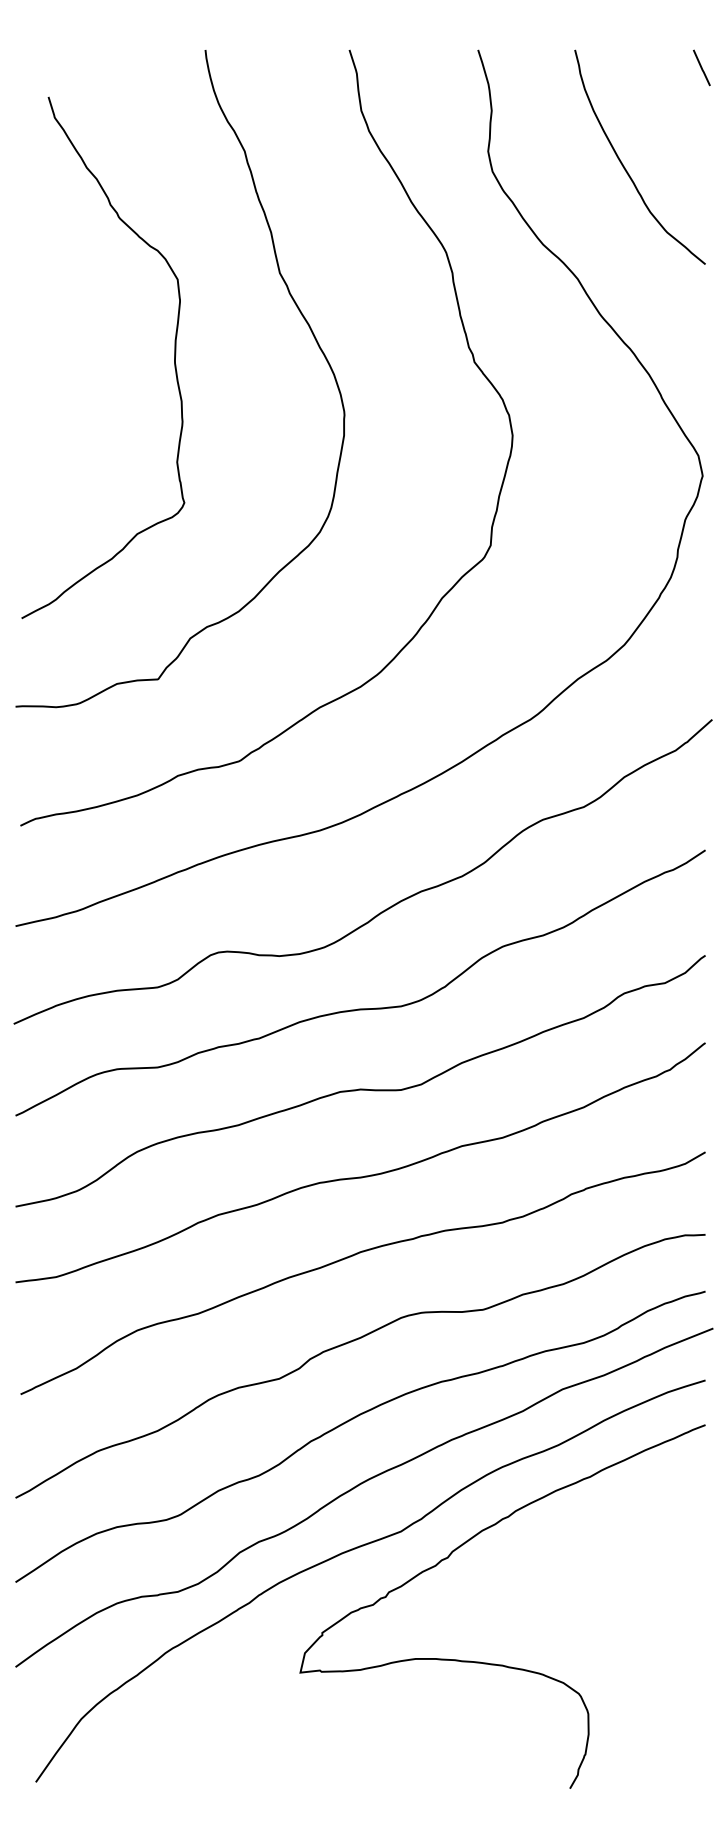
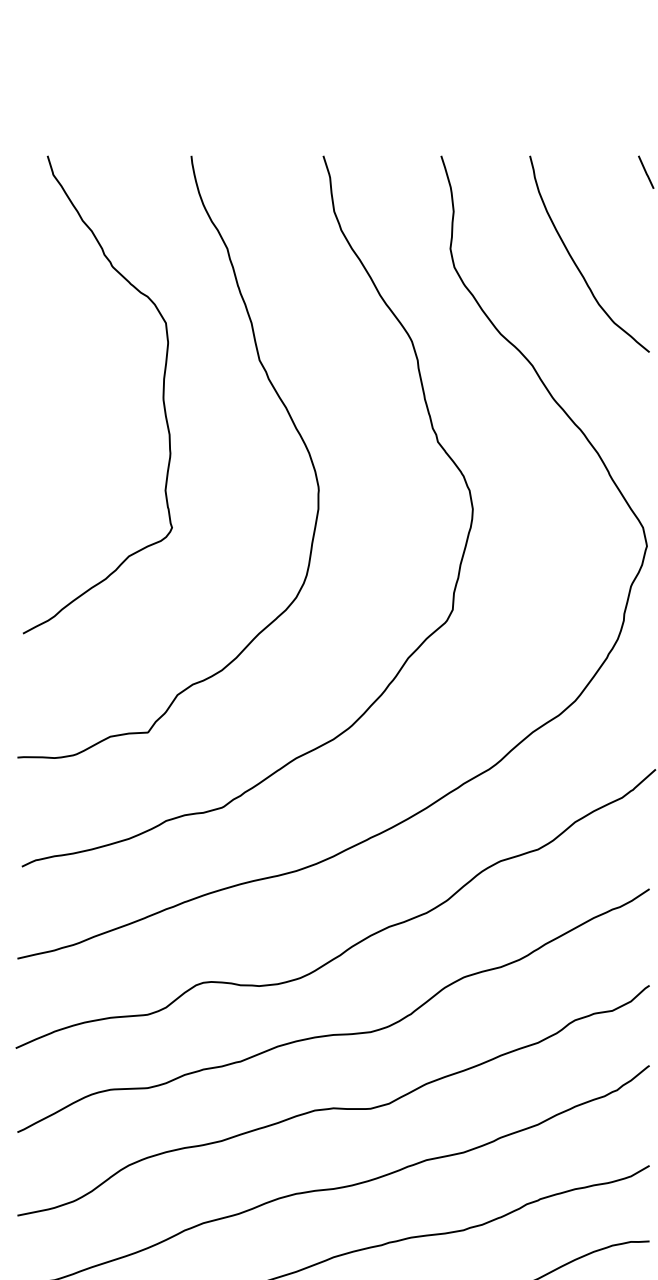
curve: (174, 357) -> (163, 394), moved

